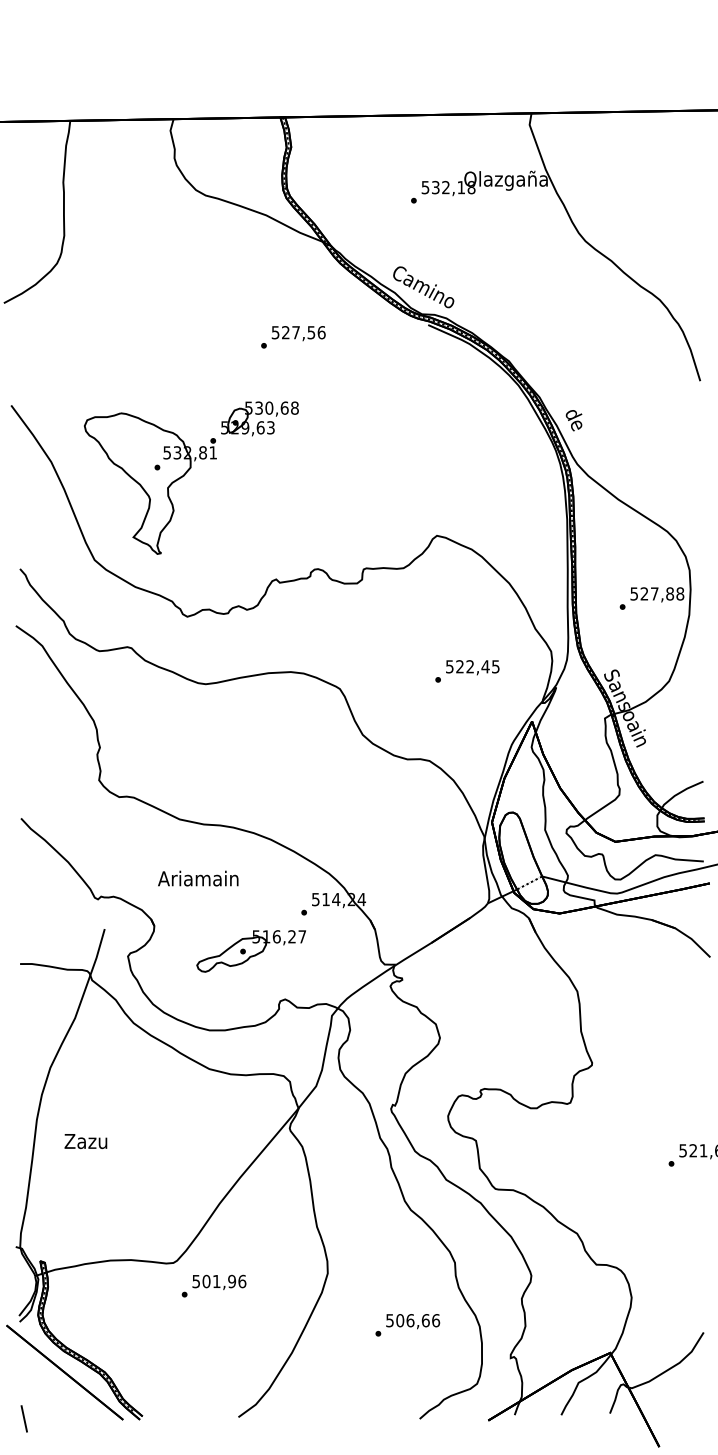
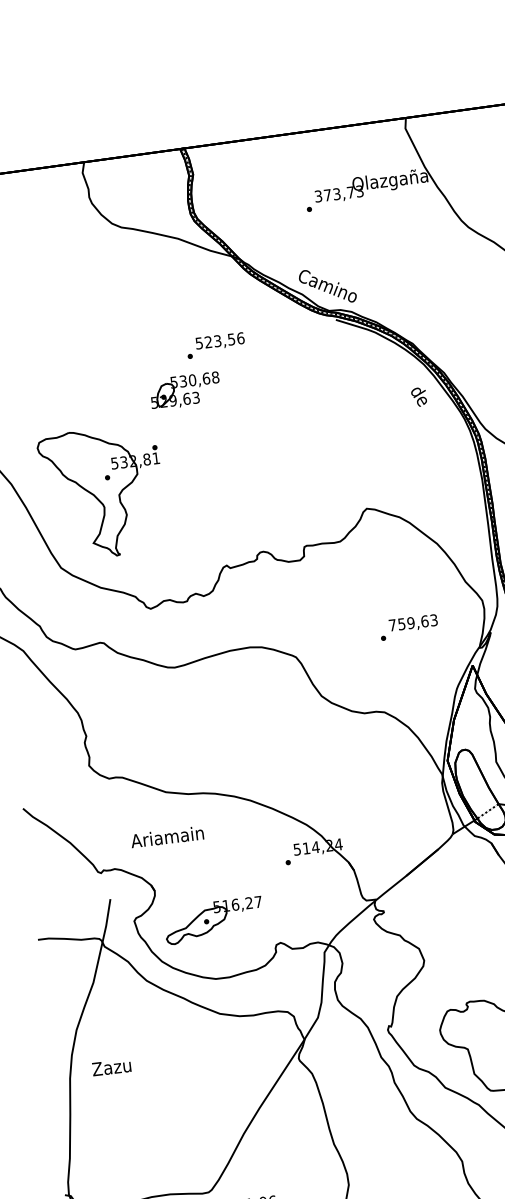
text: (448, 187) -> (339, 193), 532,18 -> 373,73
text: (295, 332) -> (217, 341), 527,56 -> 523,56
part: (259, 418) -> (184, 390), moved
text: (573, 420) -> (418, 397), moved
text: (472, 666) -> (413, 622), 522,45 -> 759,63
text: (198, 878) -> (167, 836), moved
part: (250, 951) -> (213, 920), moved
text: (85, 1141) -> (111, 1067), moved

